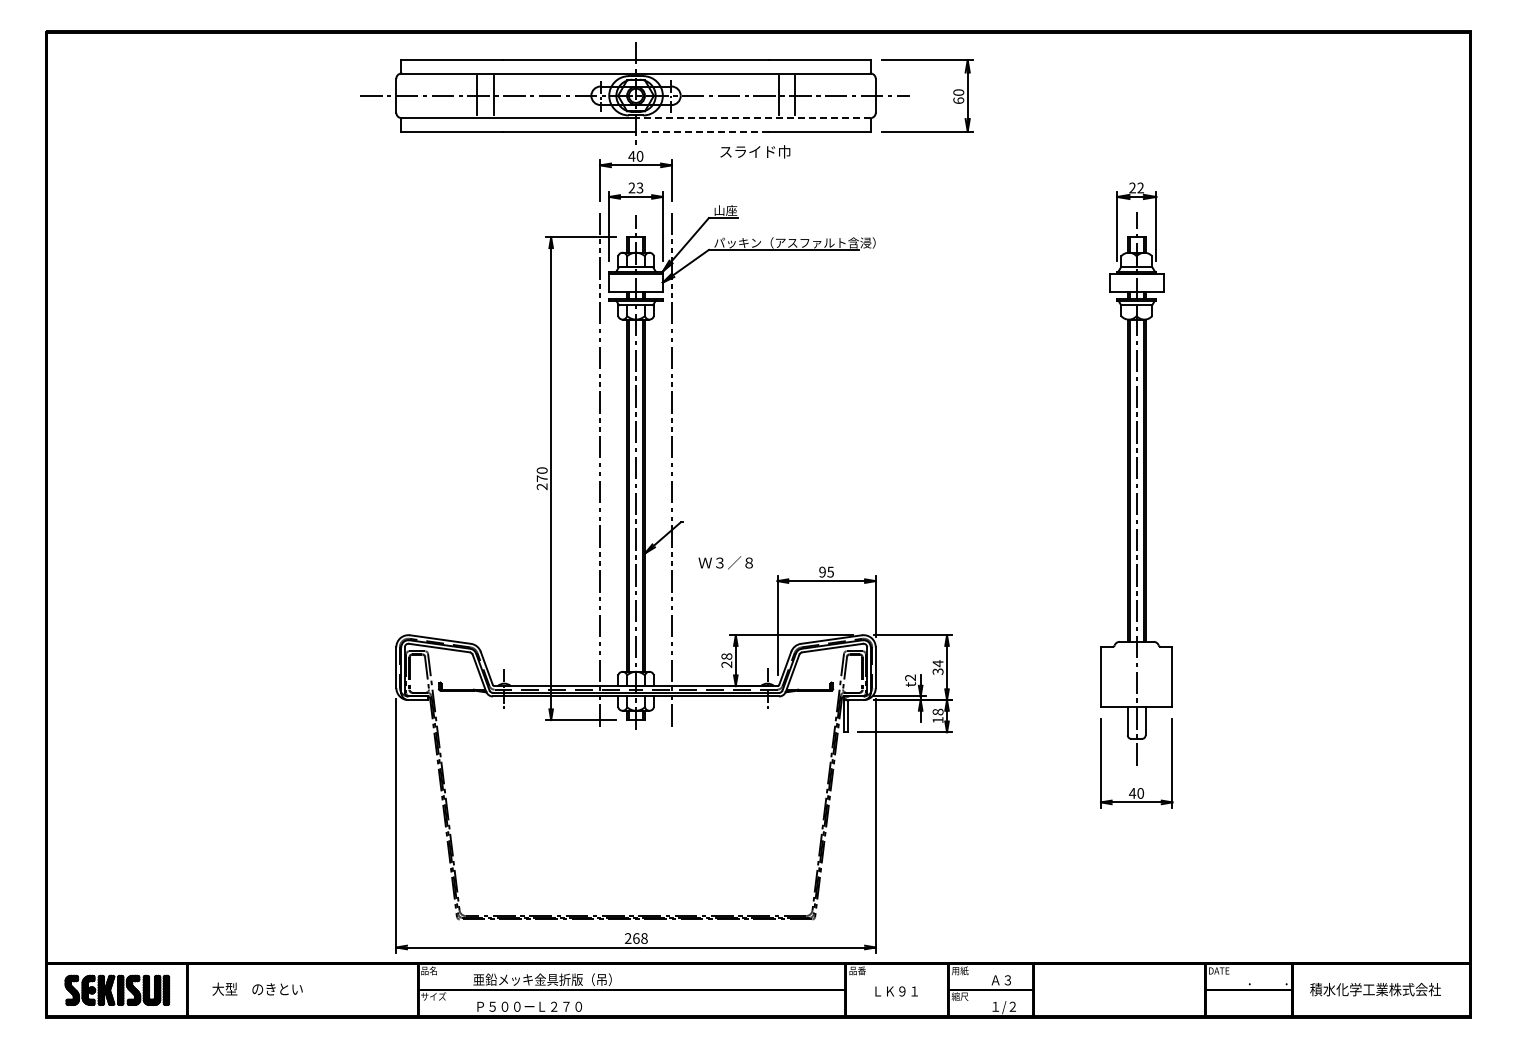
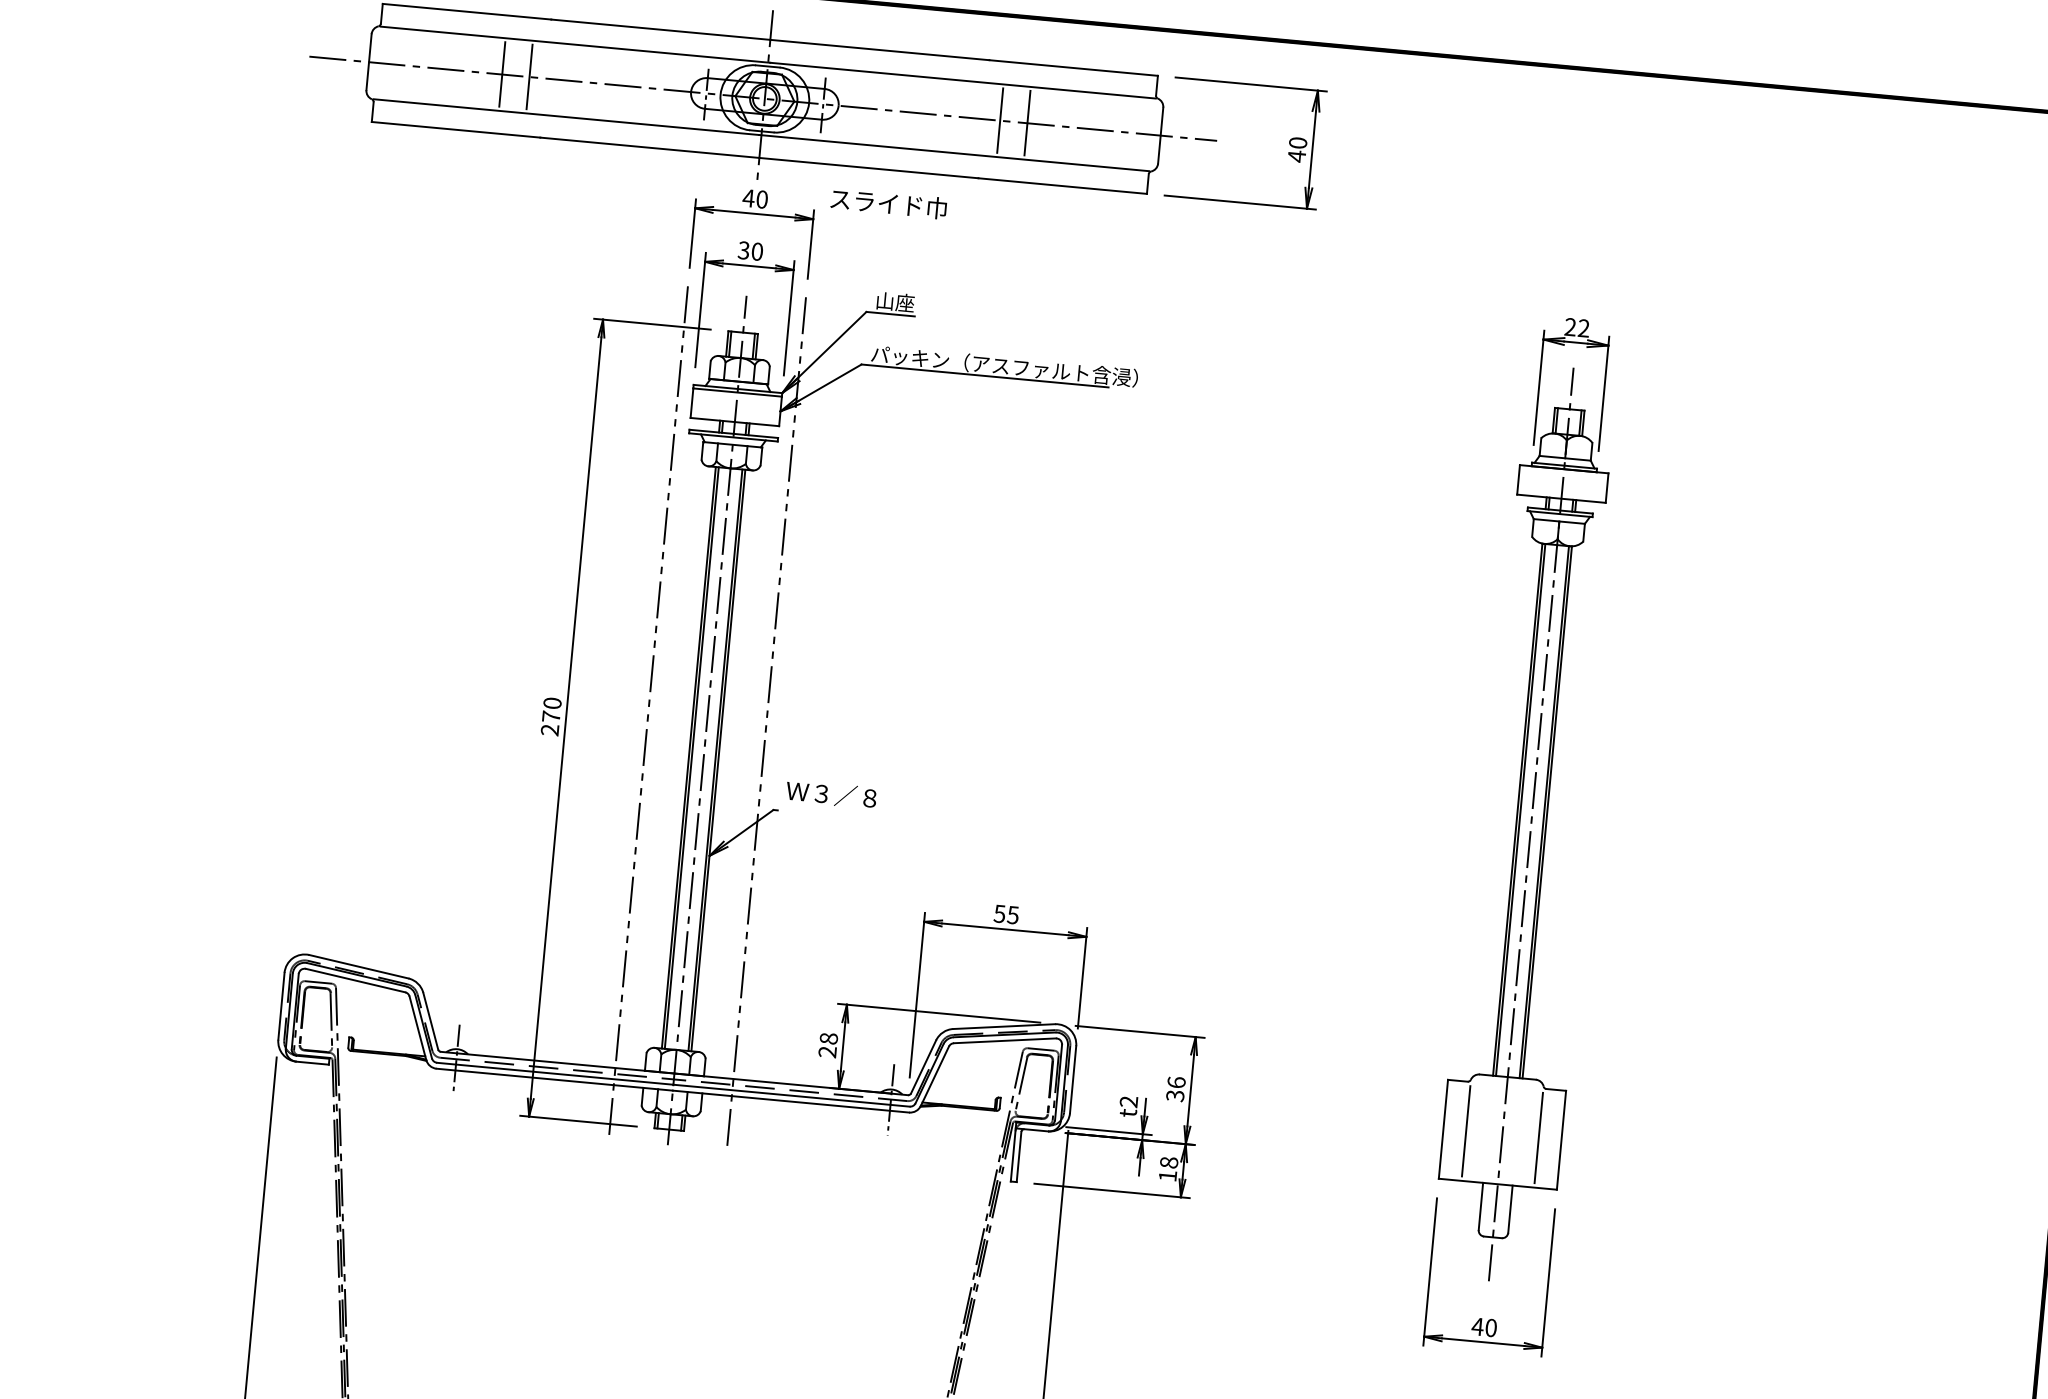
text: (958, 100) -> (1296, 156), 60 -> 40
line: (752, 117) -> (953, 152), dashed -> solid
line: (701, 131) -> (867, 167), dashed -> solid
text: (755, 151) -> (889, 203), moved
text: (635, 187) -> (749, 250), 23 -> 30
text: (725, 562) -> (831, 793), moved
text: (822, 571) -> (999, 912), 95 -> 55
text: (937, 663) -> (1175, 1082), 34 -> 36
line: (1114, 676) -> (1465, 1130), added
line: (1158, 676) -> (1538, 1137), added

